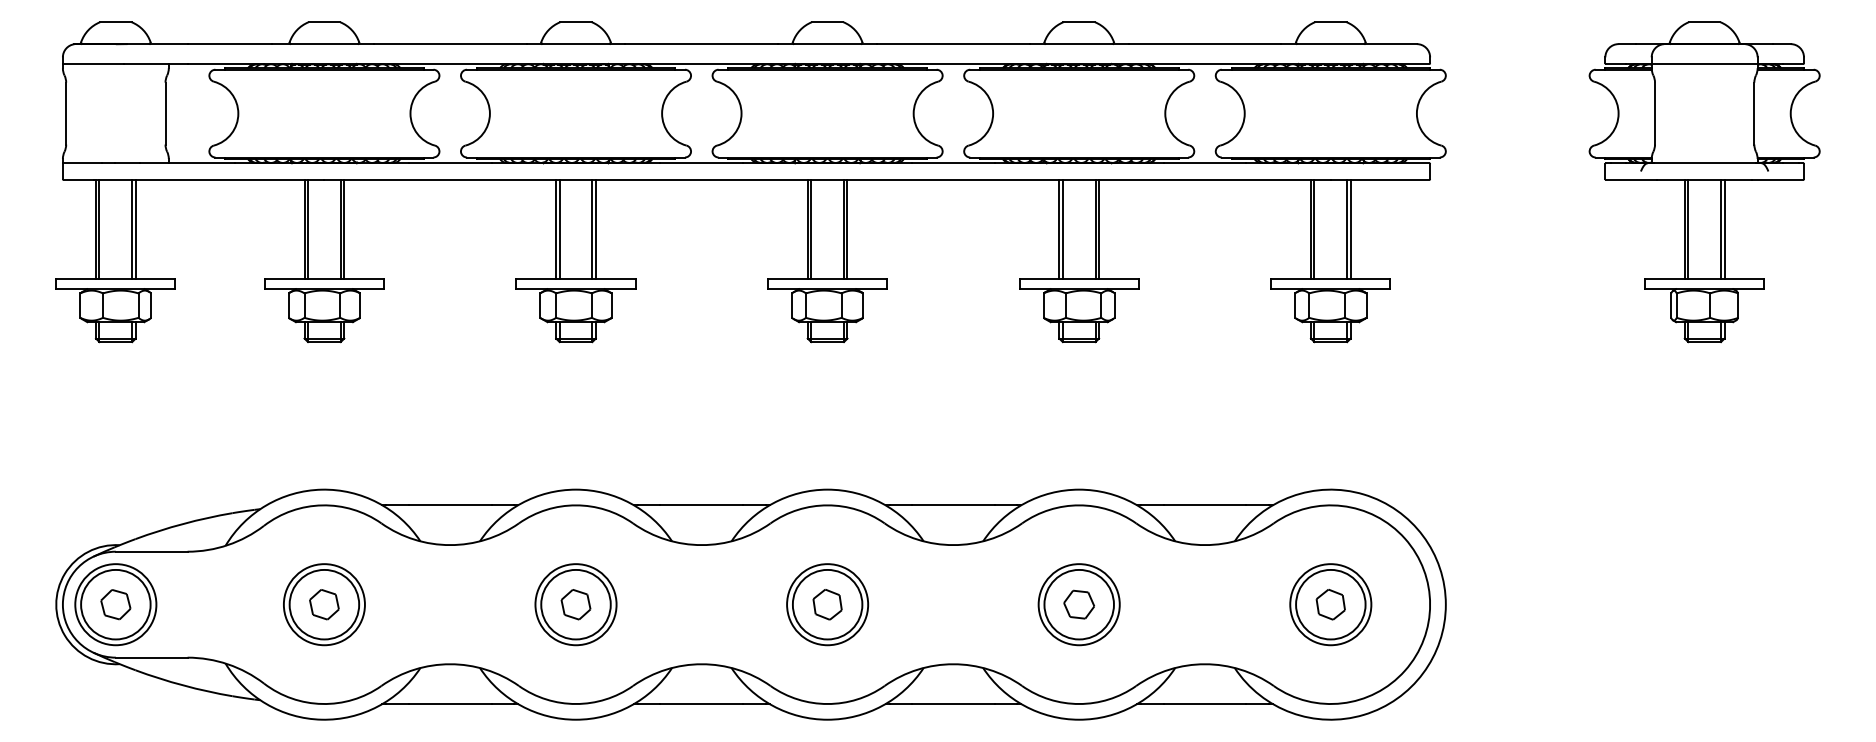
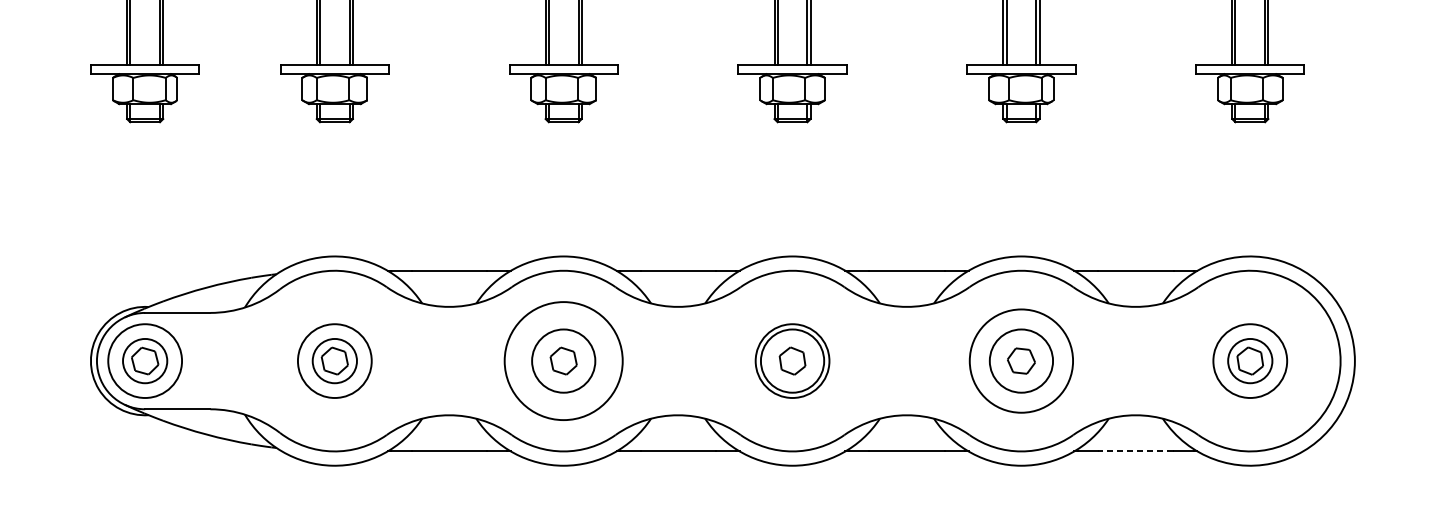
circle: (115, 604) -> (144, 360), size x0.7
circle: (324, 604) -> (334, 360), size x0.7
circle: (575, 604) -> (563, 360), size x1.6
circle: (1078, 604) -> (1020, 360), size x1.4
circle: (1330, 604) -> (1249, 360), size x0.7
line: (1204, 704) -> (1135, 451), solid -> dashed

